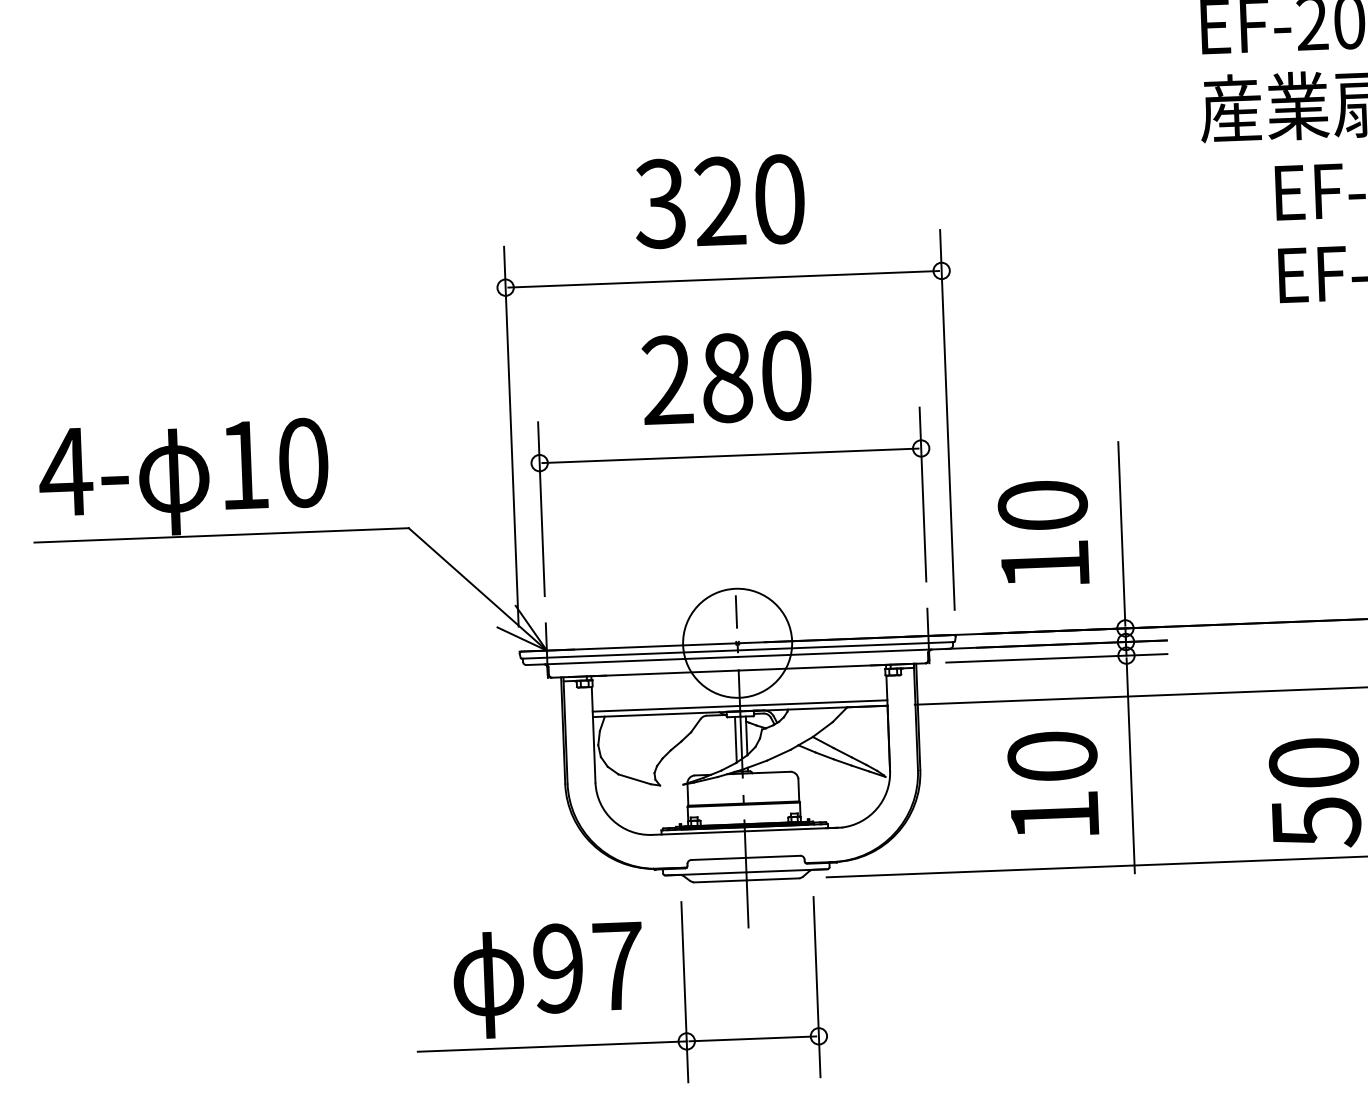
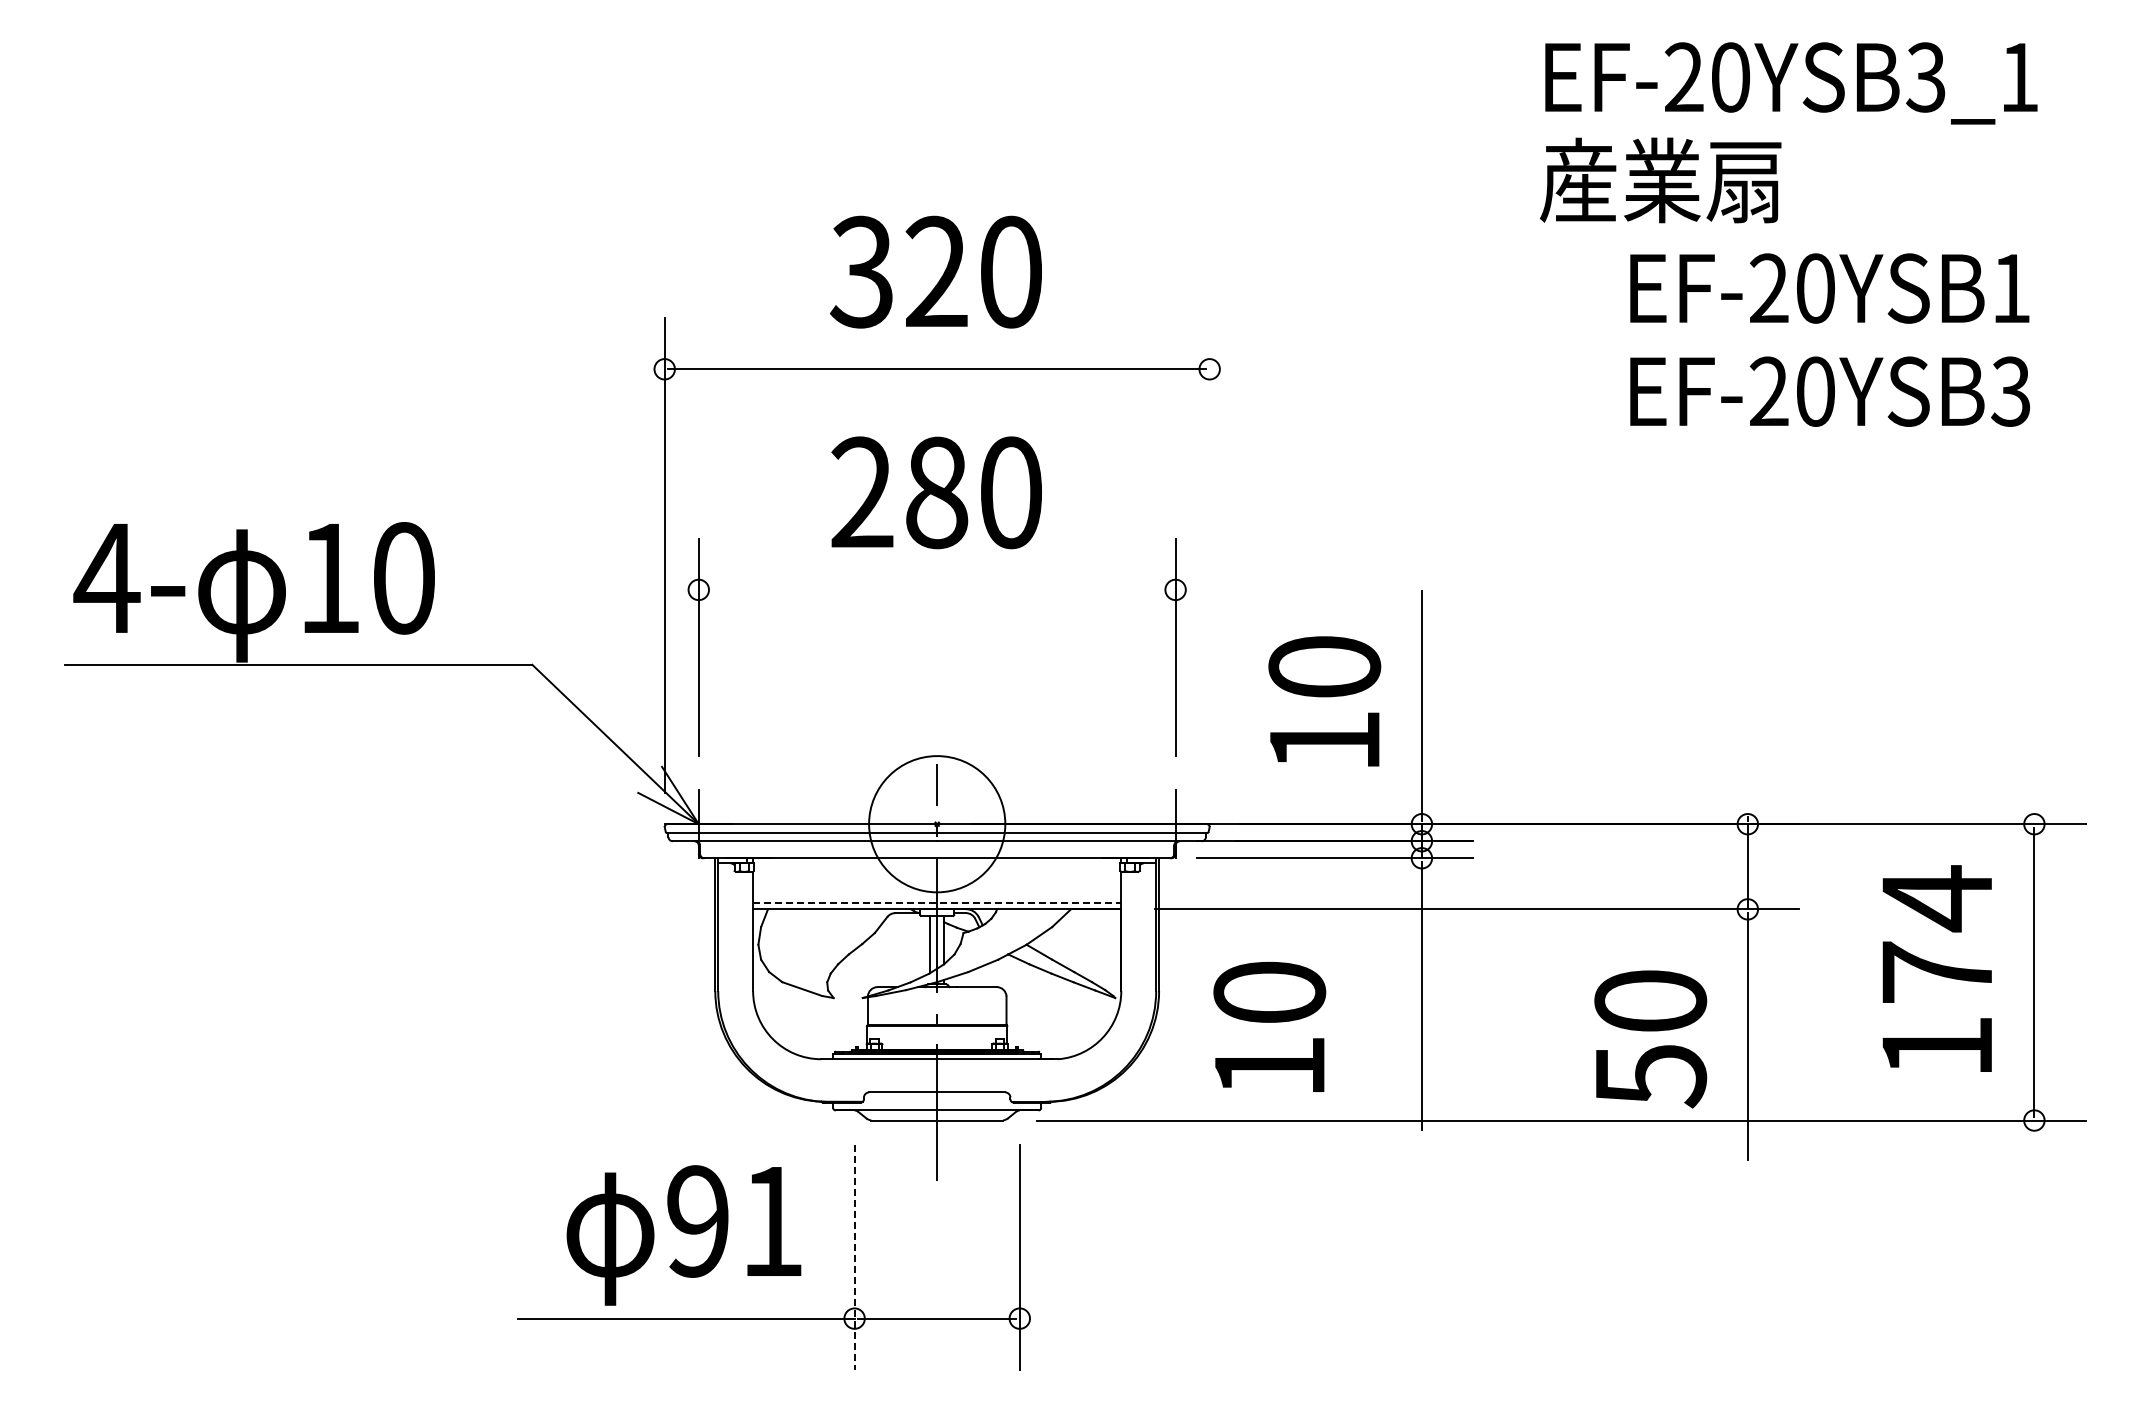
line: (947, 419) -> (1209, 555), removed
line: (730, 455) -> (937, 589), removed
line: (740, 705) -> (937, 902), solid -> dashed
text: (1053, 783) -> (1269, 1026), moved
text: (618, 966) -> (772, 1221), 97 -> 91
line: (684, 992) -> (854, 1257), solid -> dashed

